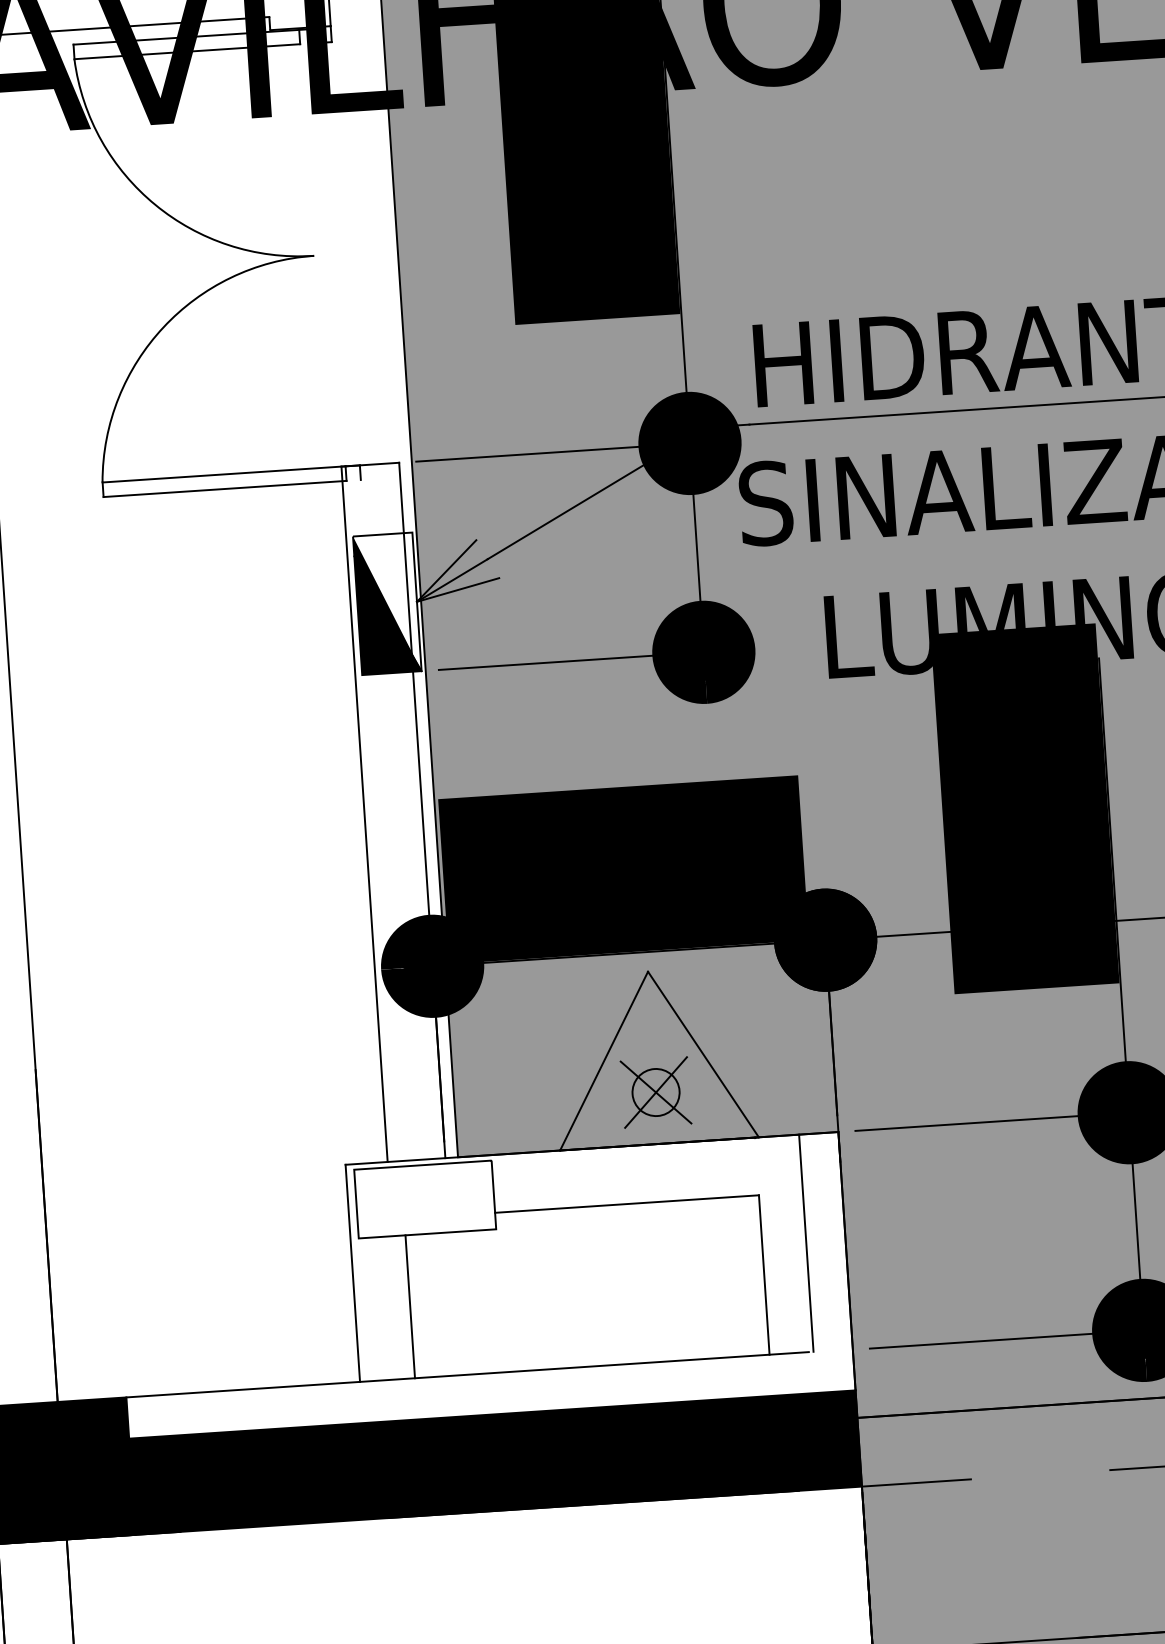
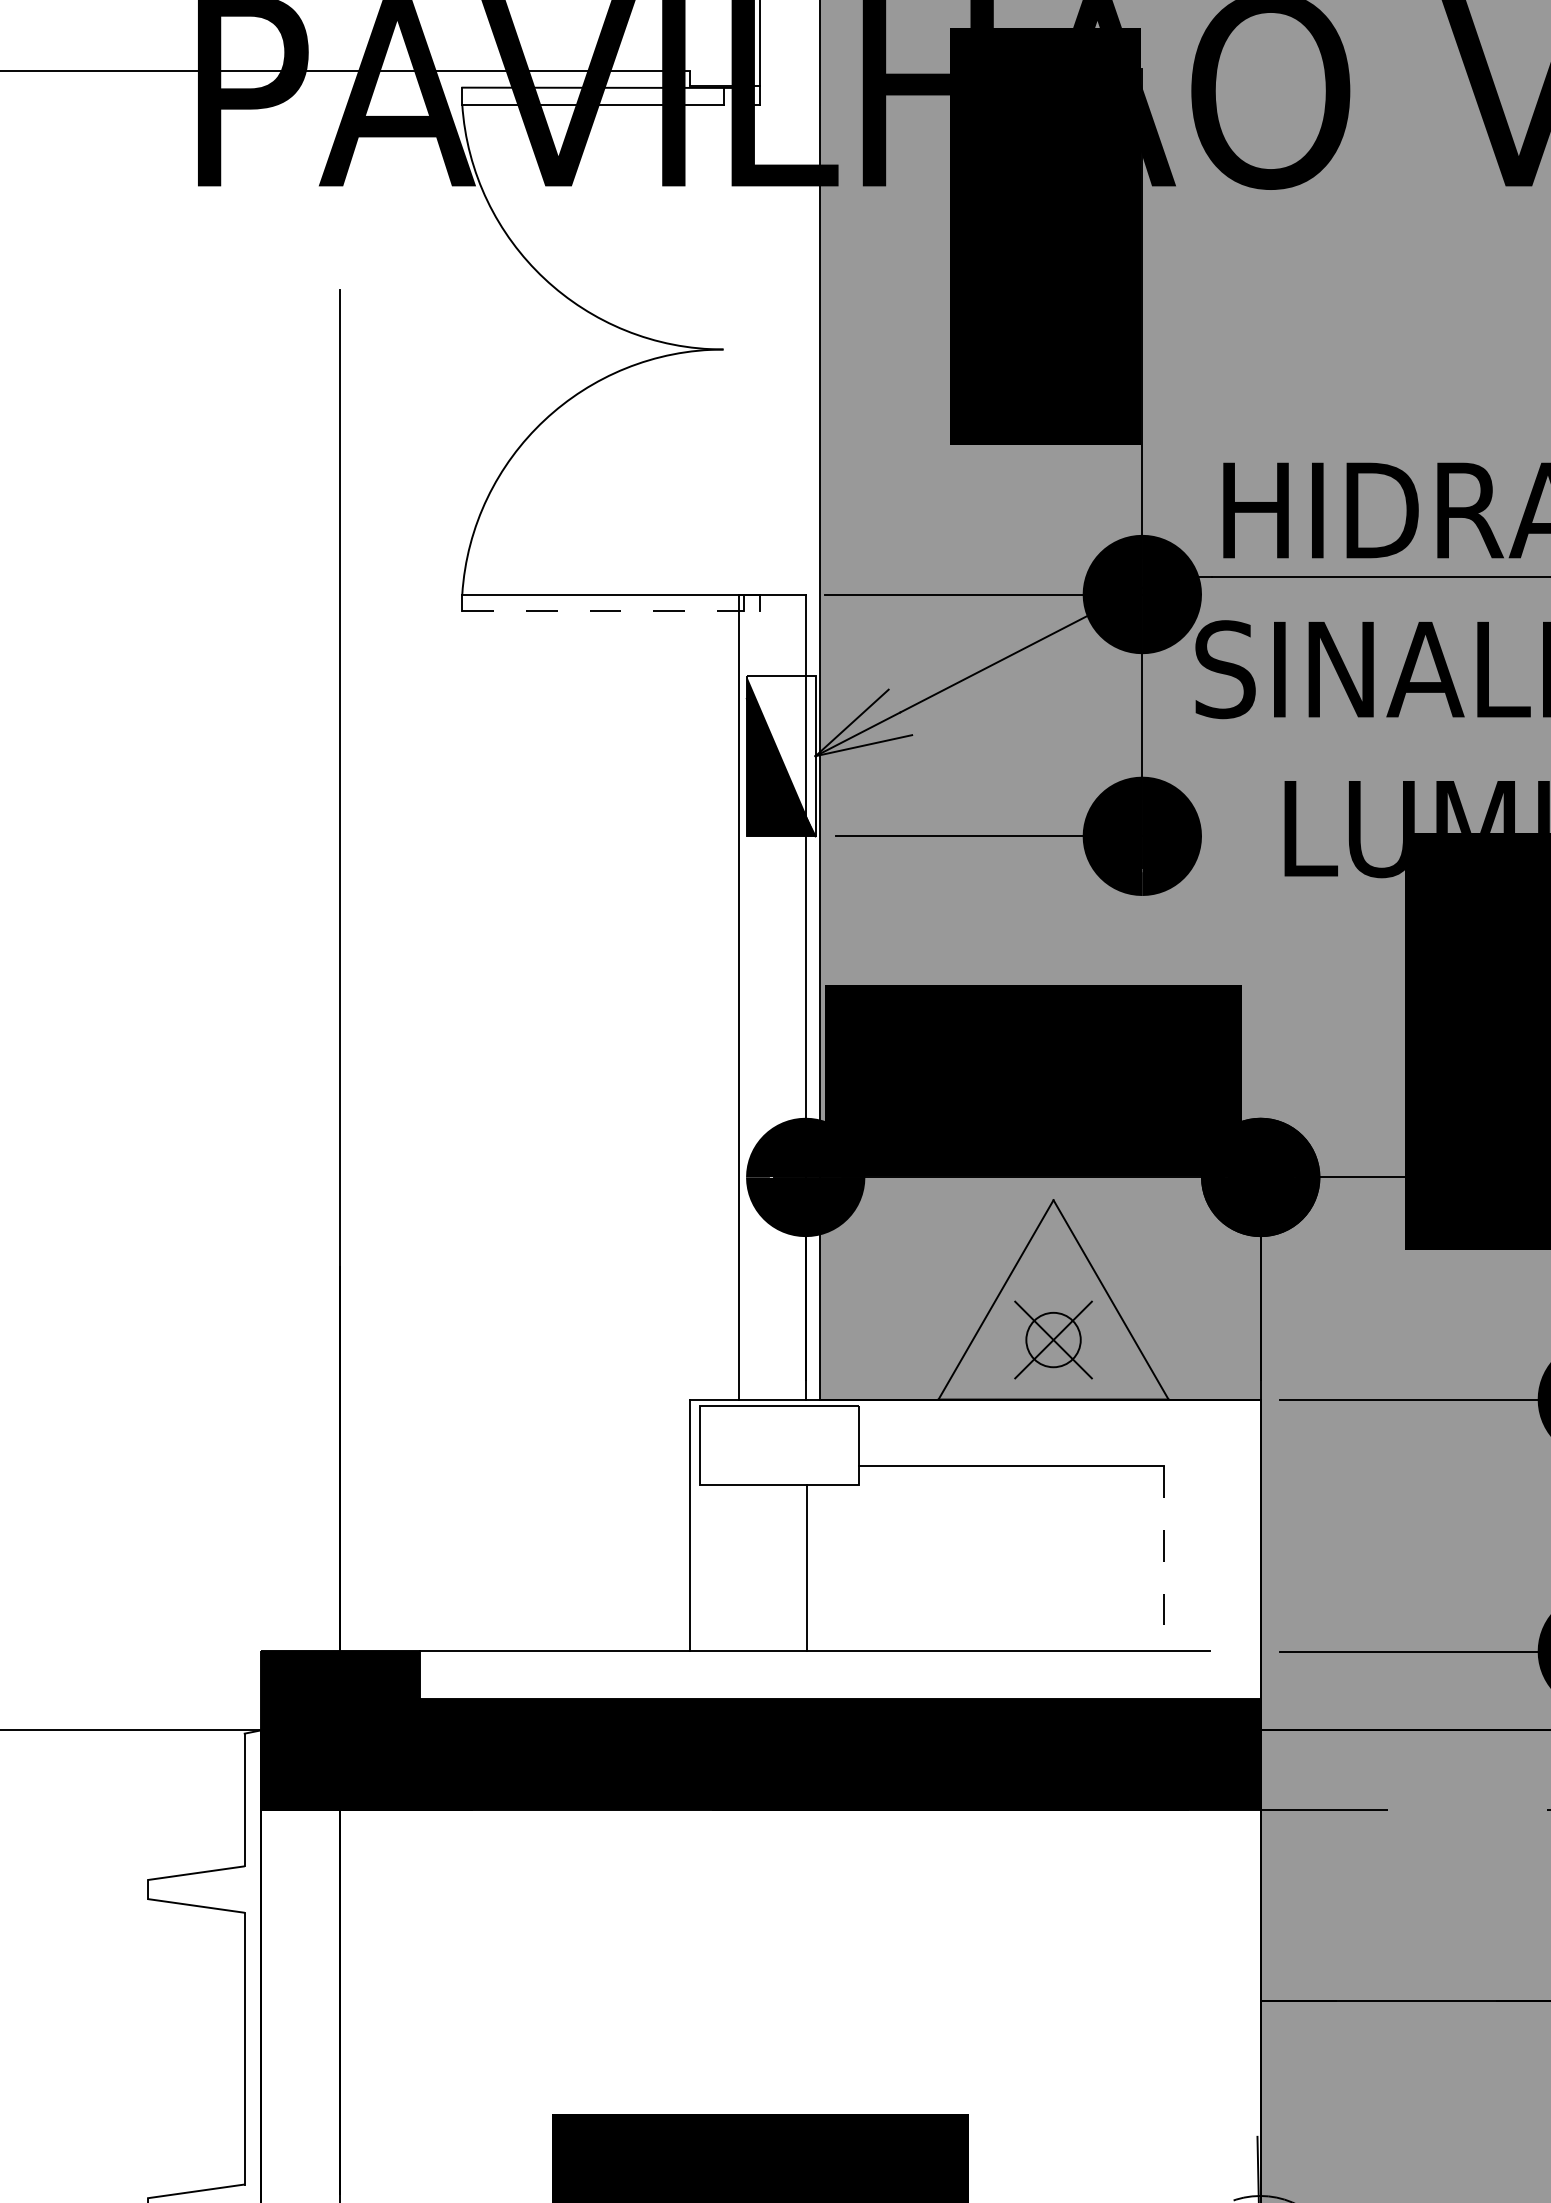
line: (225, 489) -> (603, 611), solid -> dashed
line: (806, 1242) -> (1215, 1524), removed
line: (764, 1275) -> (1164, 1559), solid -> dashed
line: (409, 1306) -> (806, 1567), moved

